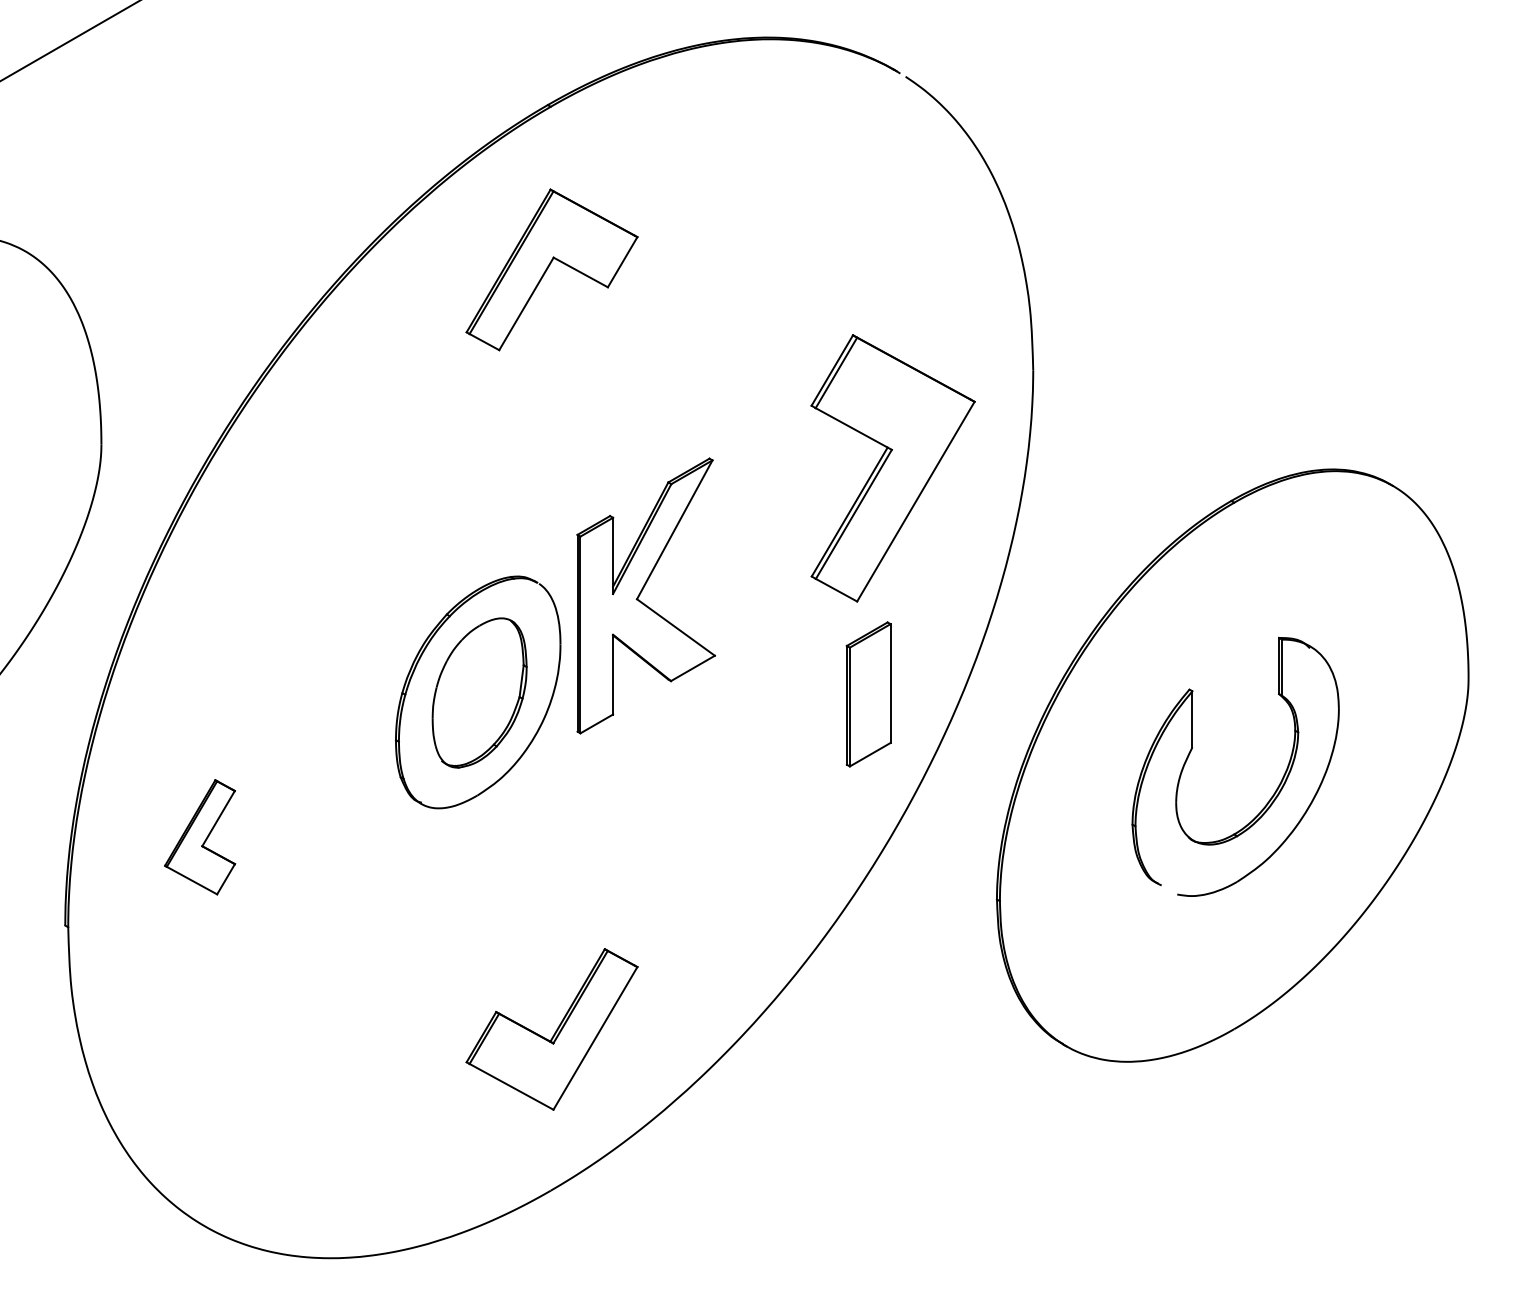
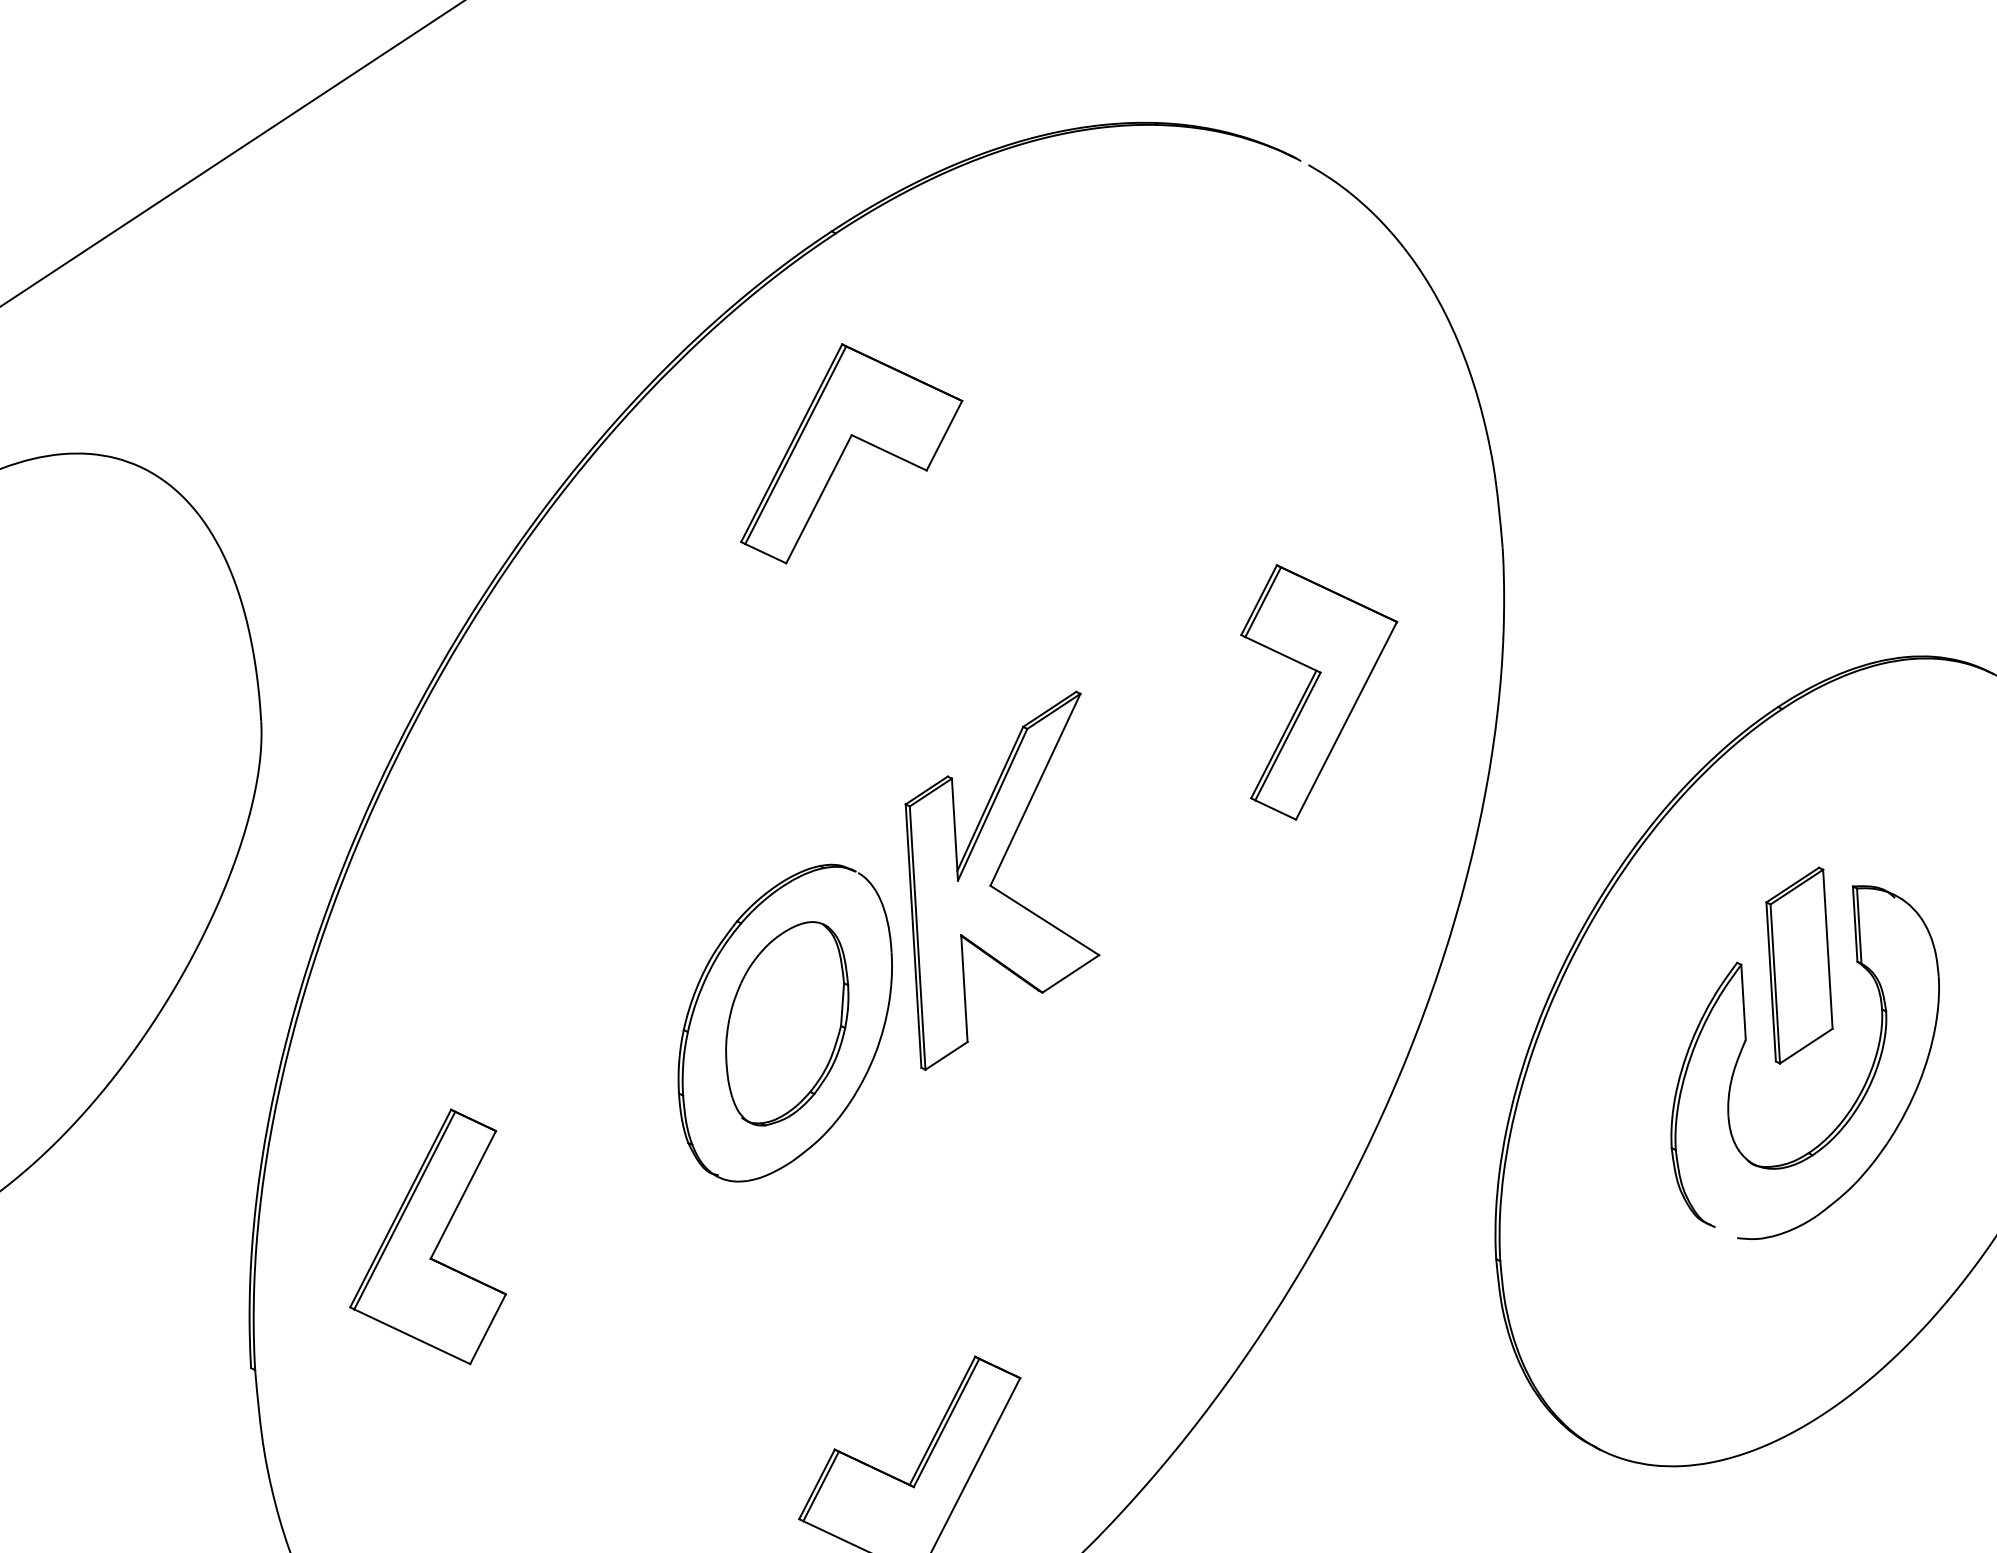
part: (892, 468) -> (1322, 690), size x0.71
part: (868, 694) -> (1799, 965), moved
part: (199, 837) -> (423, 1239), size x1.67

